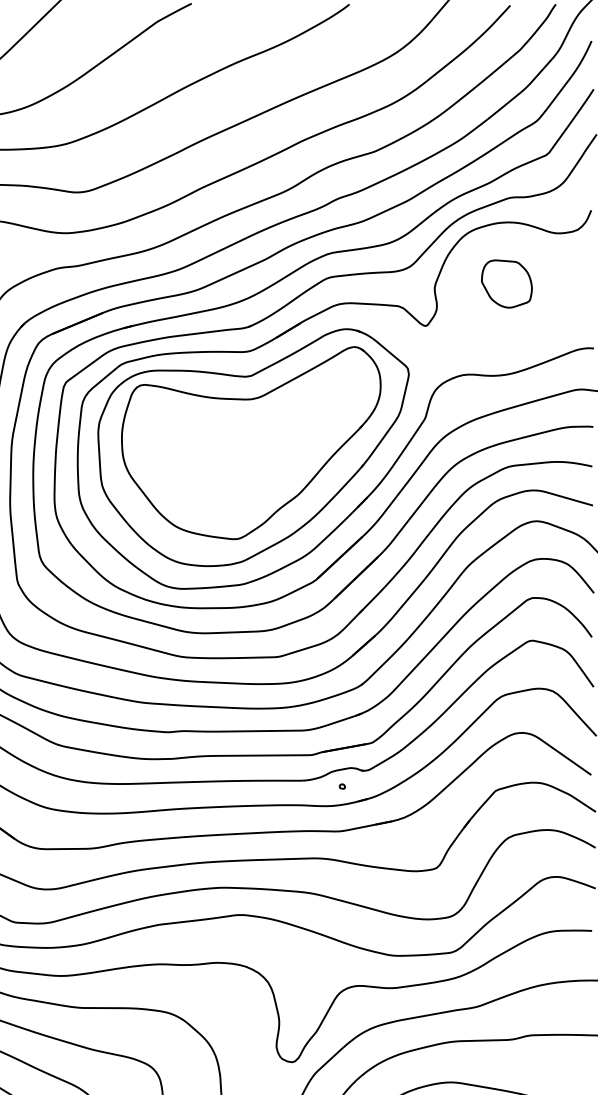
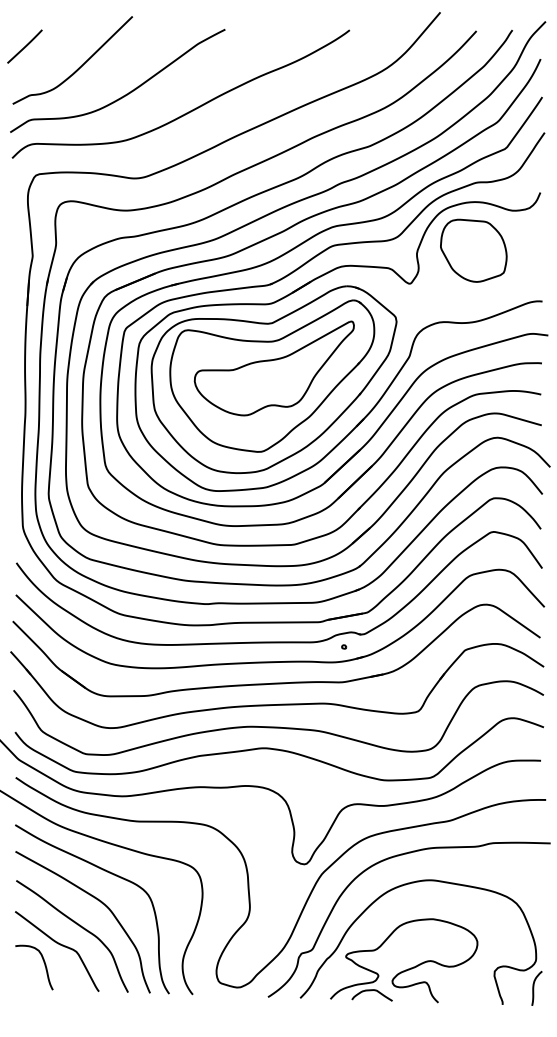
part: (506, 283) -> (473, 250), size x1.67
part: (252, 433) -> (273, 368), added

